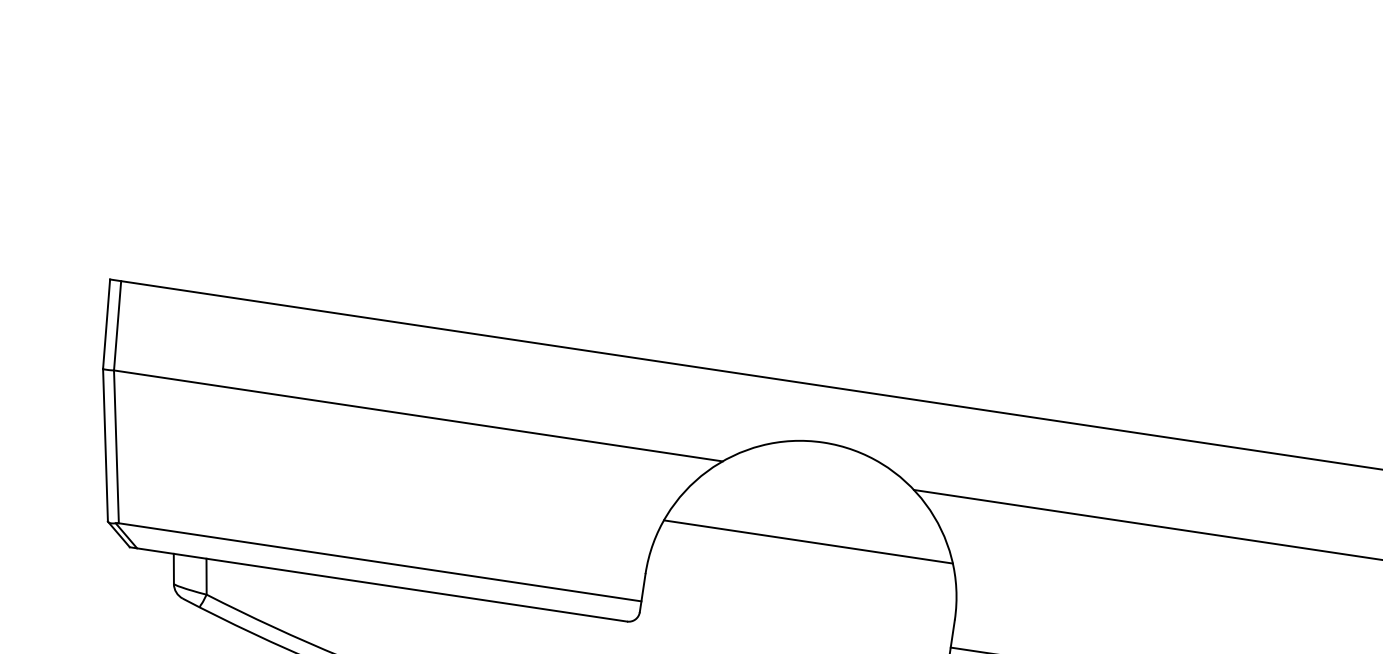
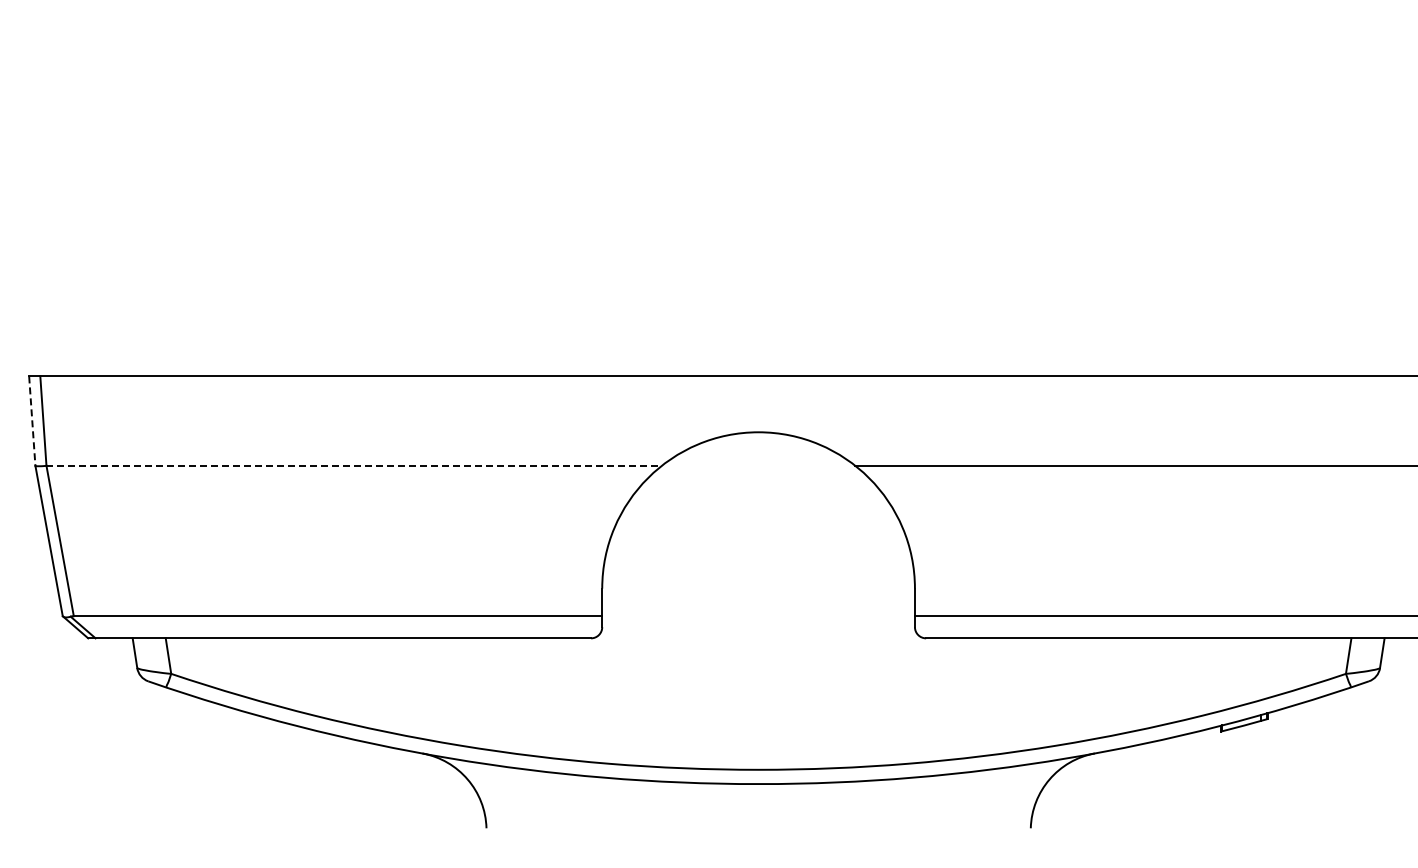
line: (106, 324) -> (32, 421), solid -> dashed
line: (418, 415) -> (354, 465), solid -> dashed
line: (808, 541) -> (758, 532), removed

